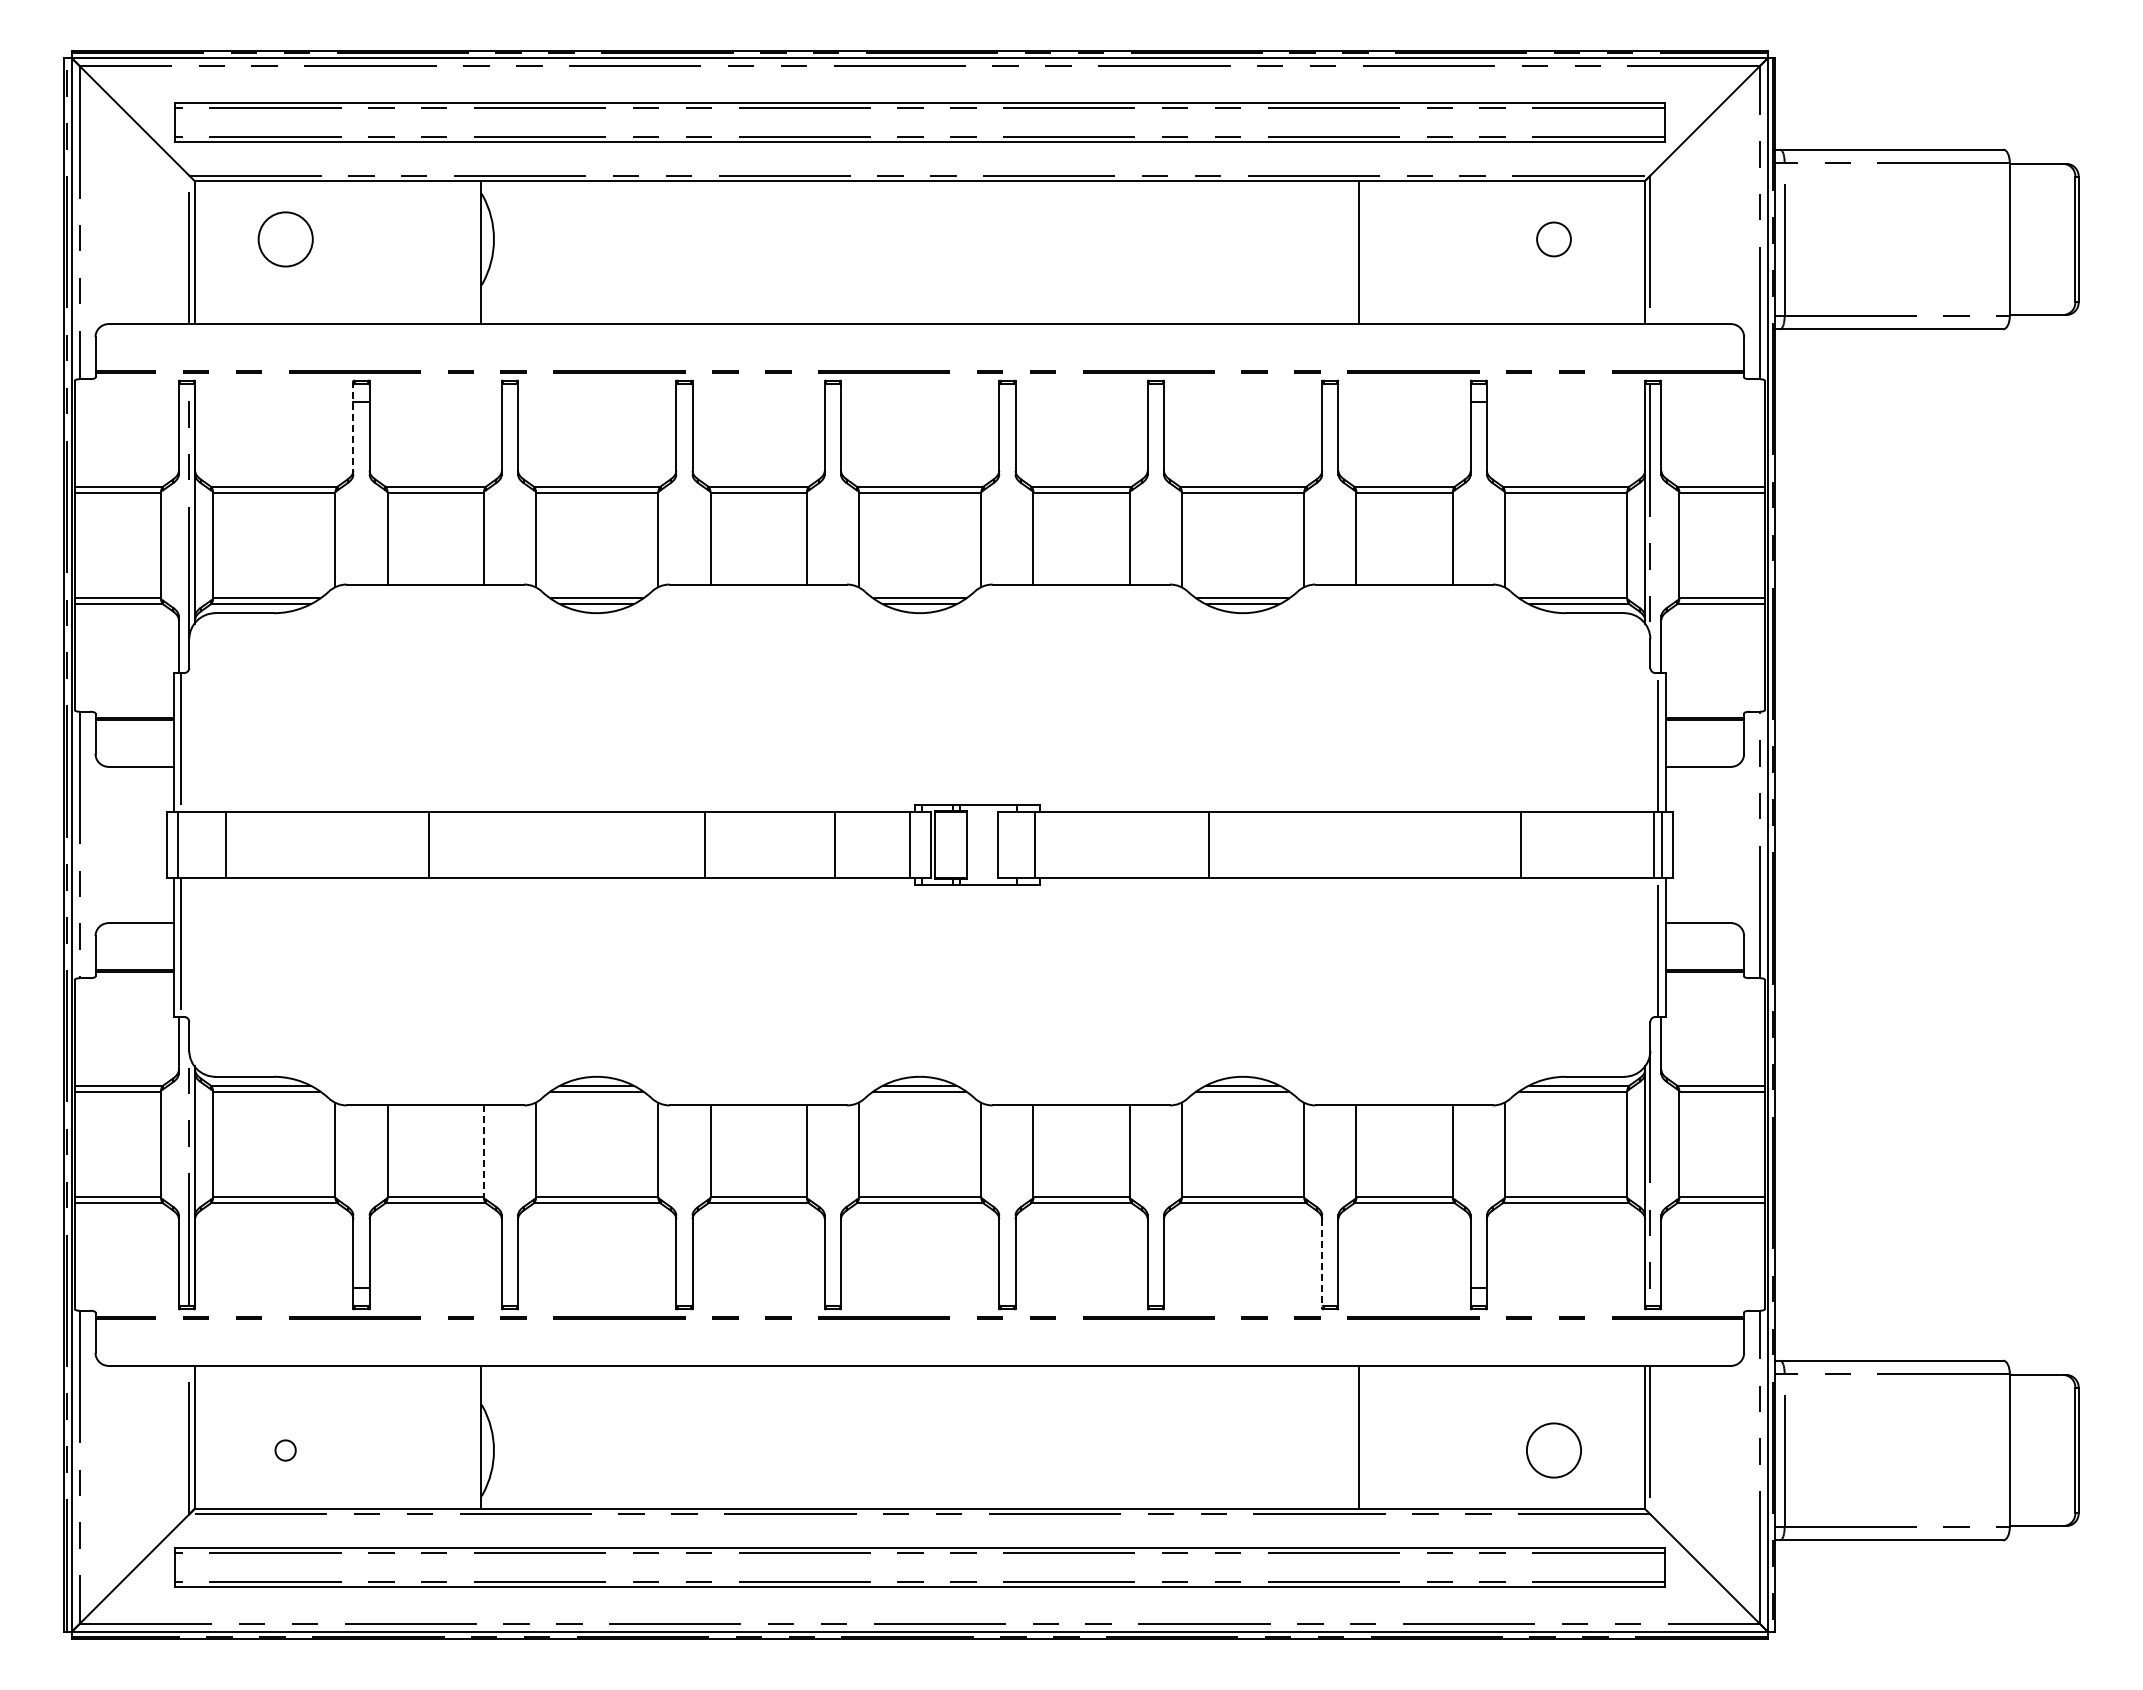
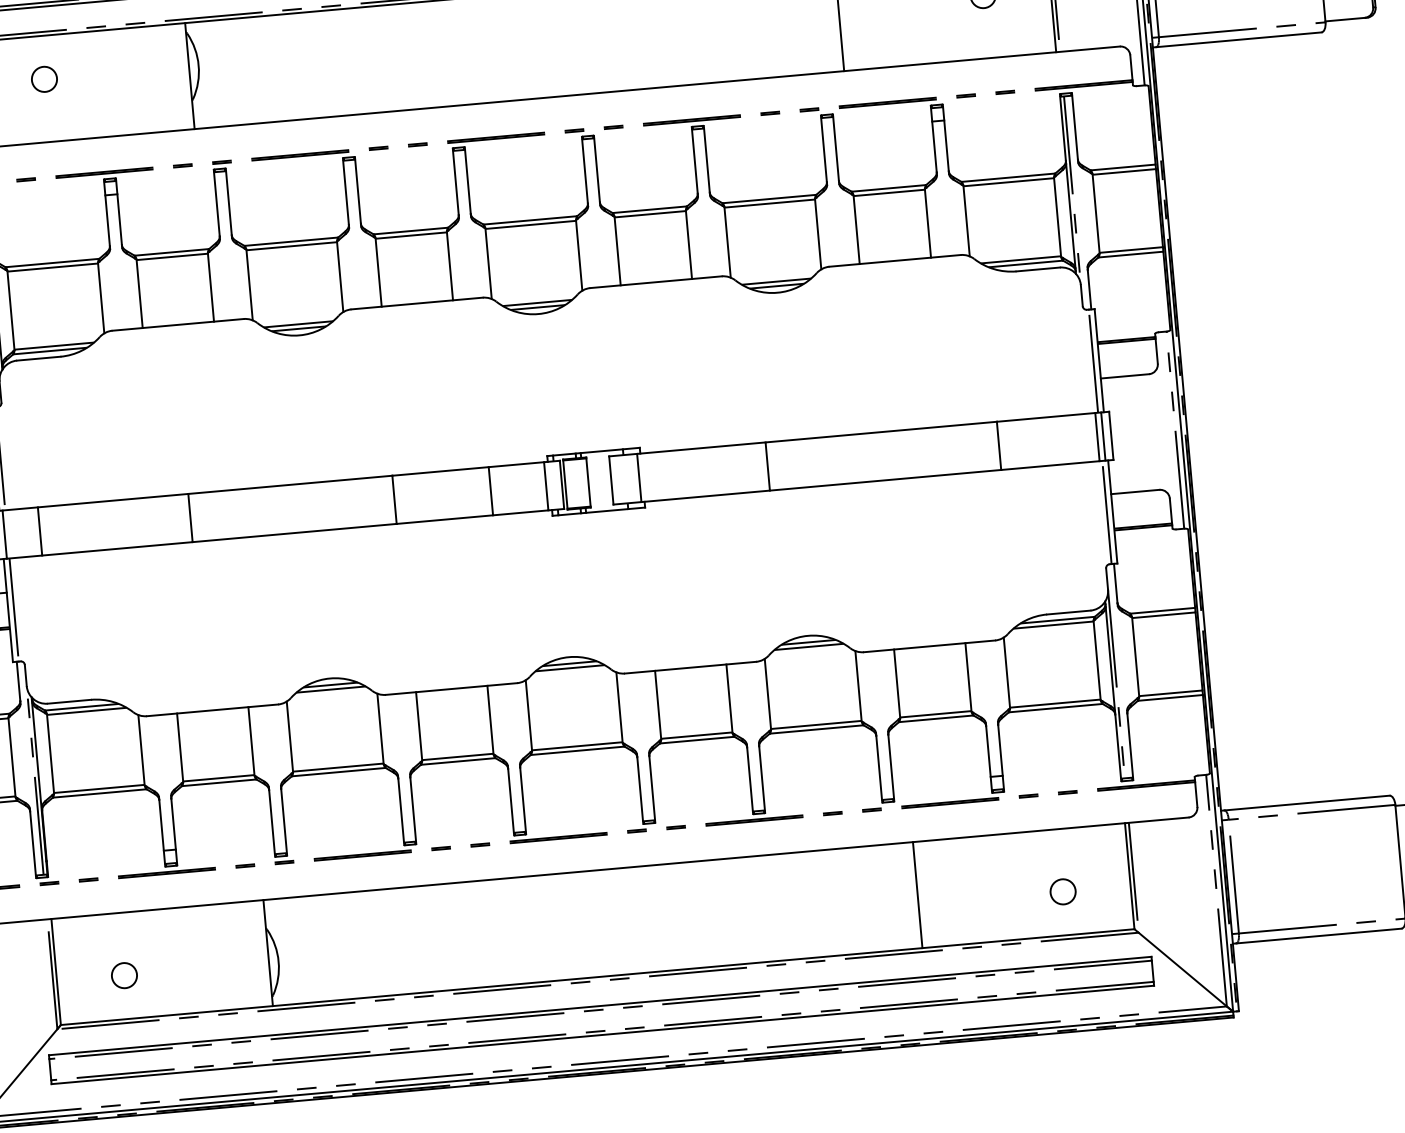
circle: (285, 239) -> (44, 79), size x0.62
line: (353, 425) -> (106, 212), dashed -> solid
line: (483, 1151) -> (251, 741), dashed -> solid
line: (1322, 1264) -> (879, 769), dashed -> solid
circle: (285, 1450) -> (124, 975), size x1.67
circle: (1553, 1450) -> (1062, 891), size x0.62

